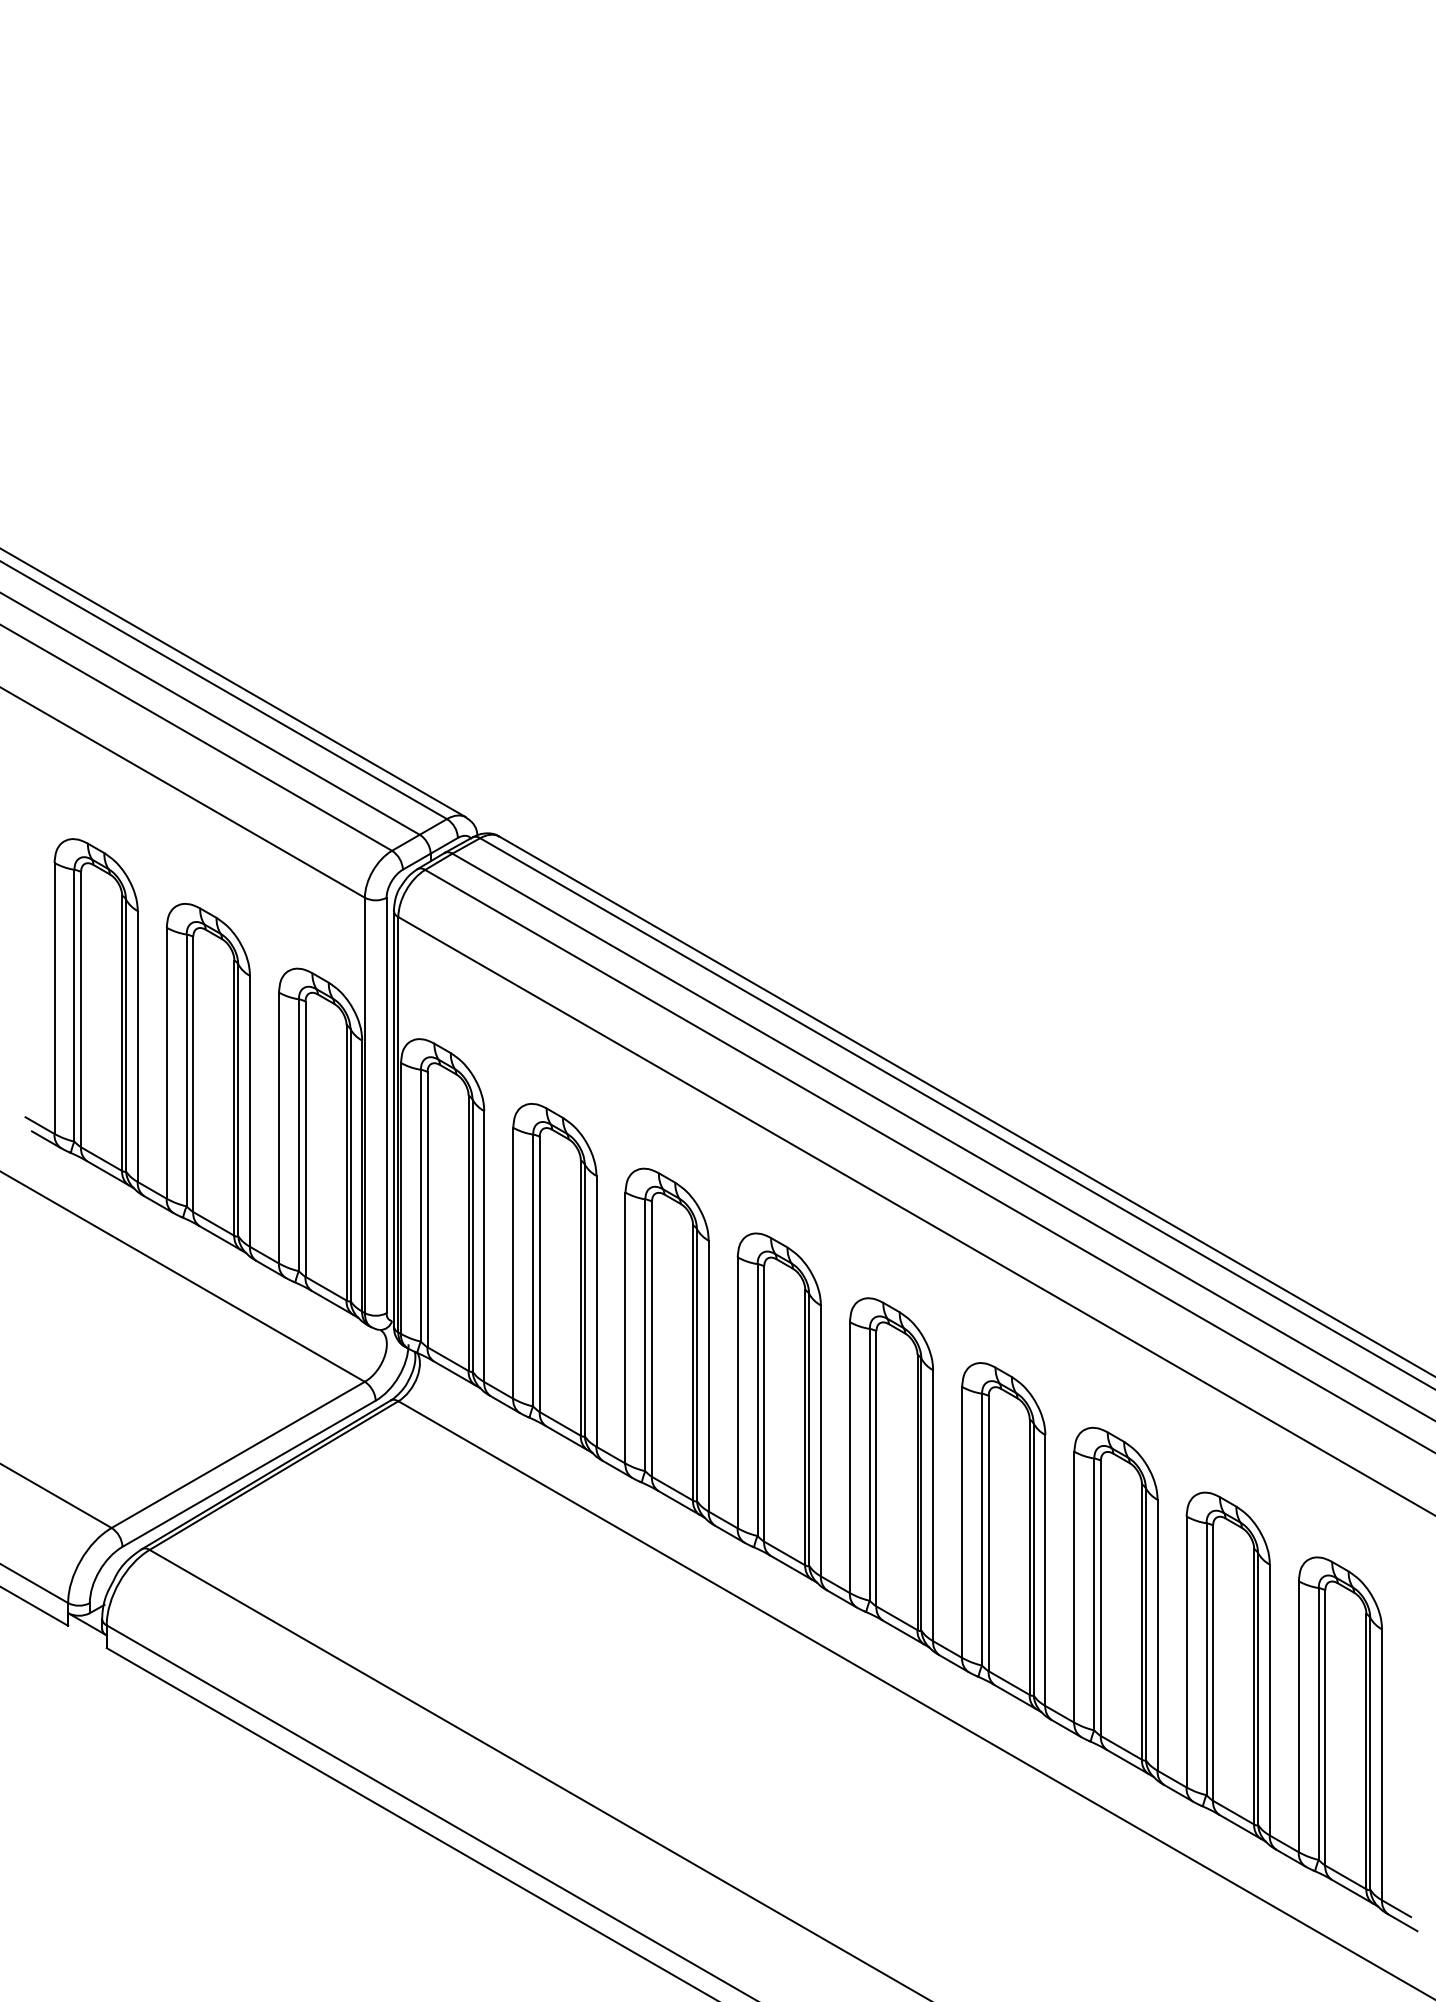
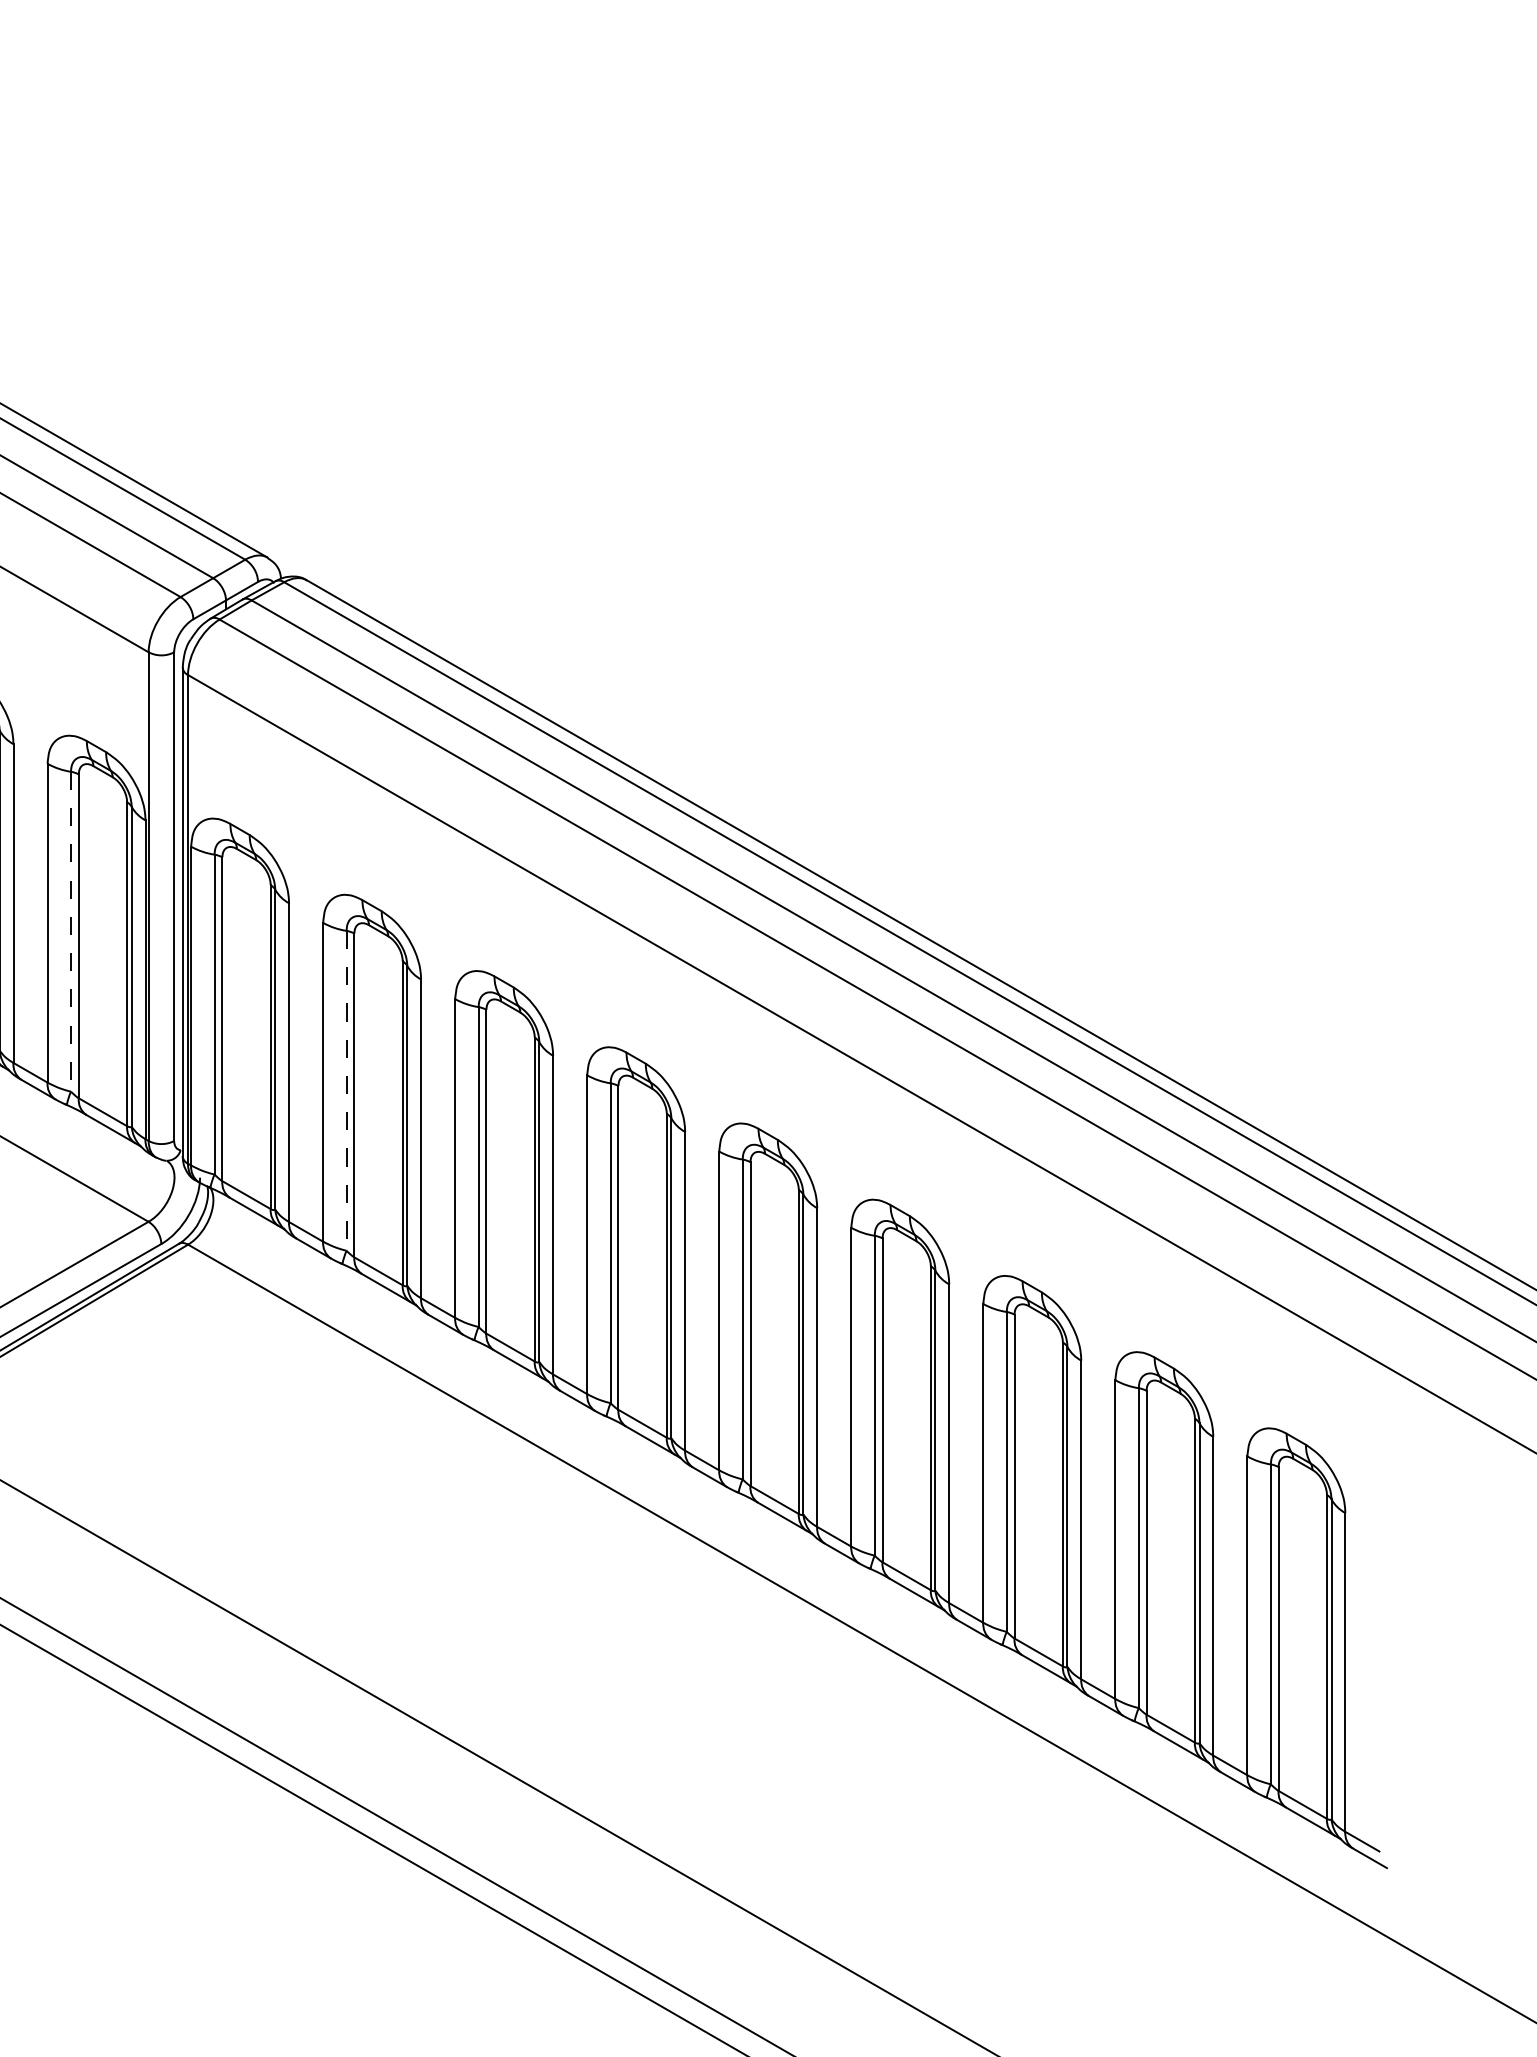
line: (298, 1135) -> (70, 931), solid -> dashed
line: (533, 1270) -> (347, 1090), solid -> dashed

